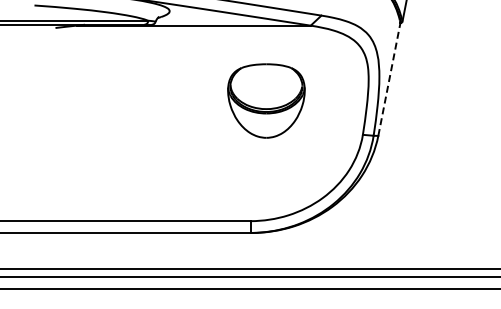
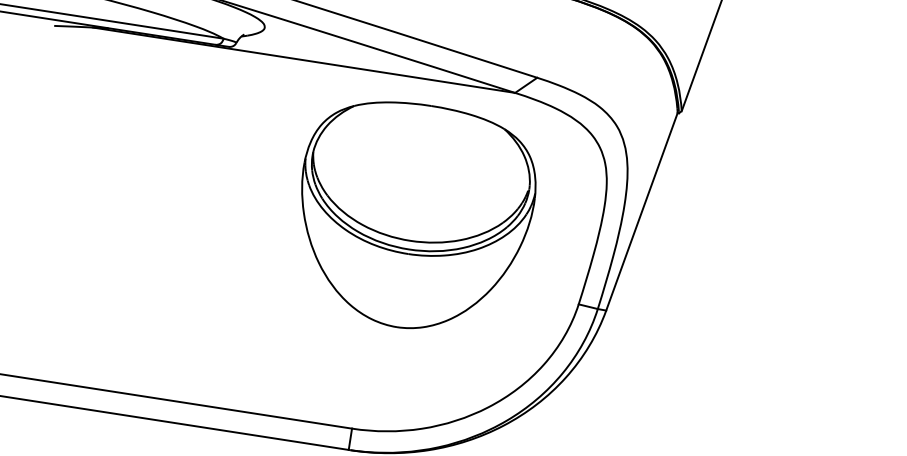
line: (389, 79) -> (642, 211), dashed -> solid
part: (266, 100) -> (414, 215), size x1.67

